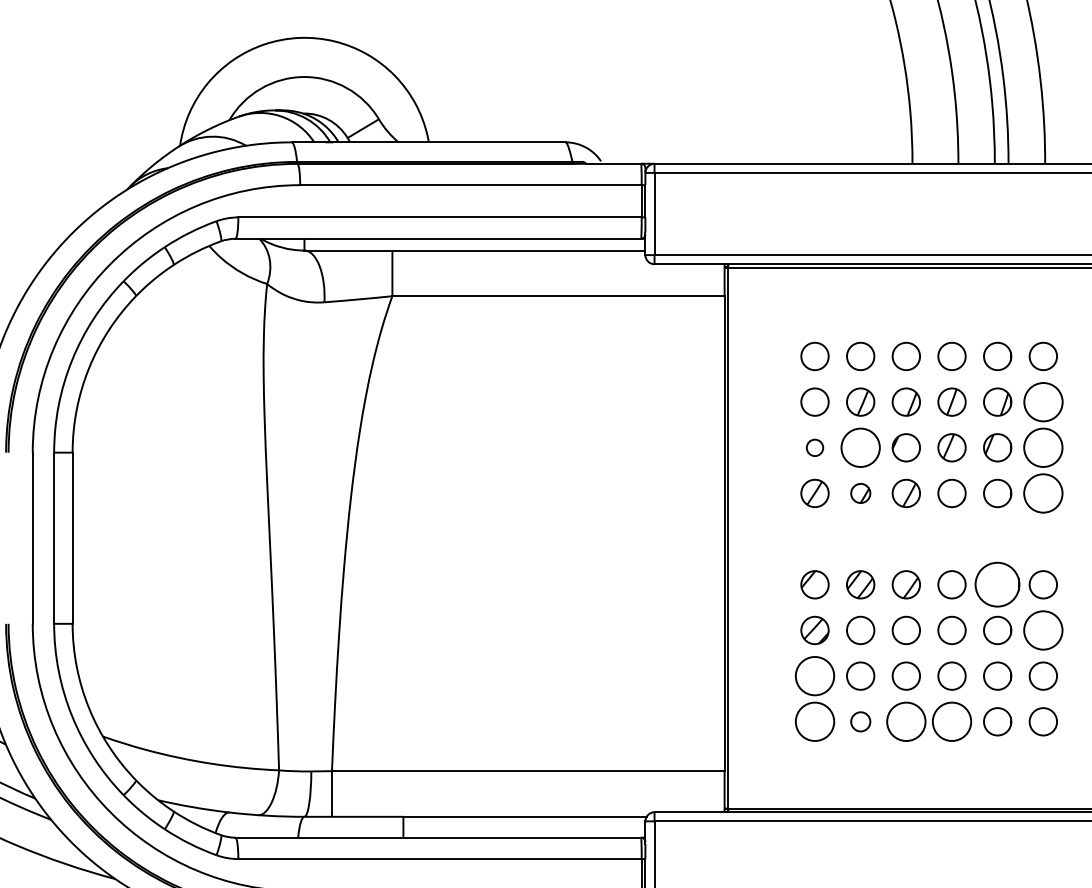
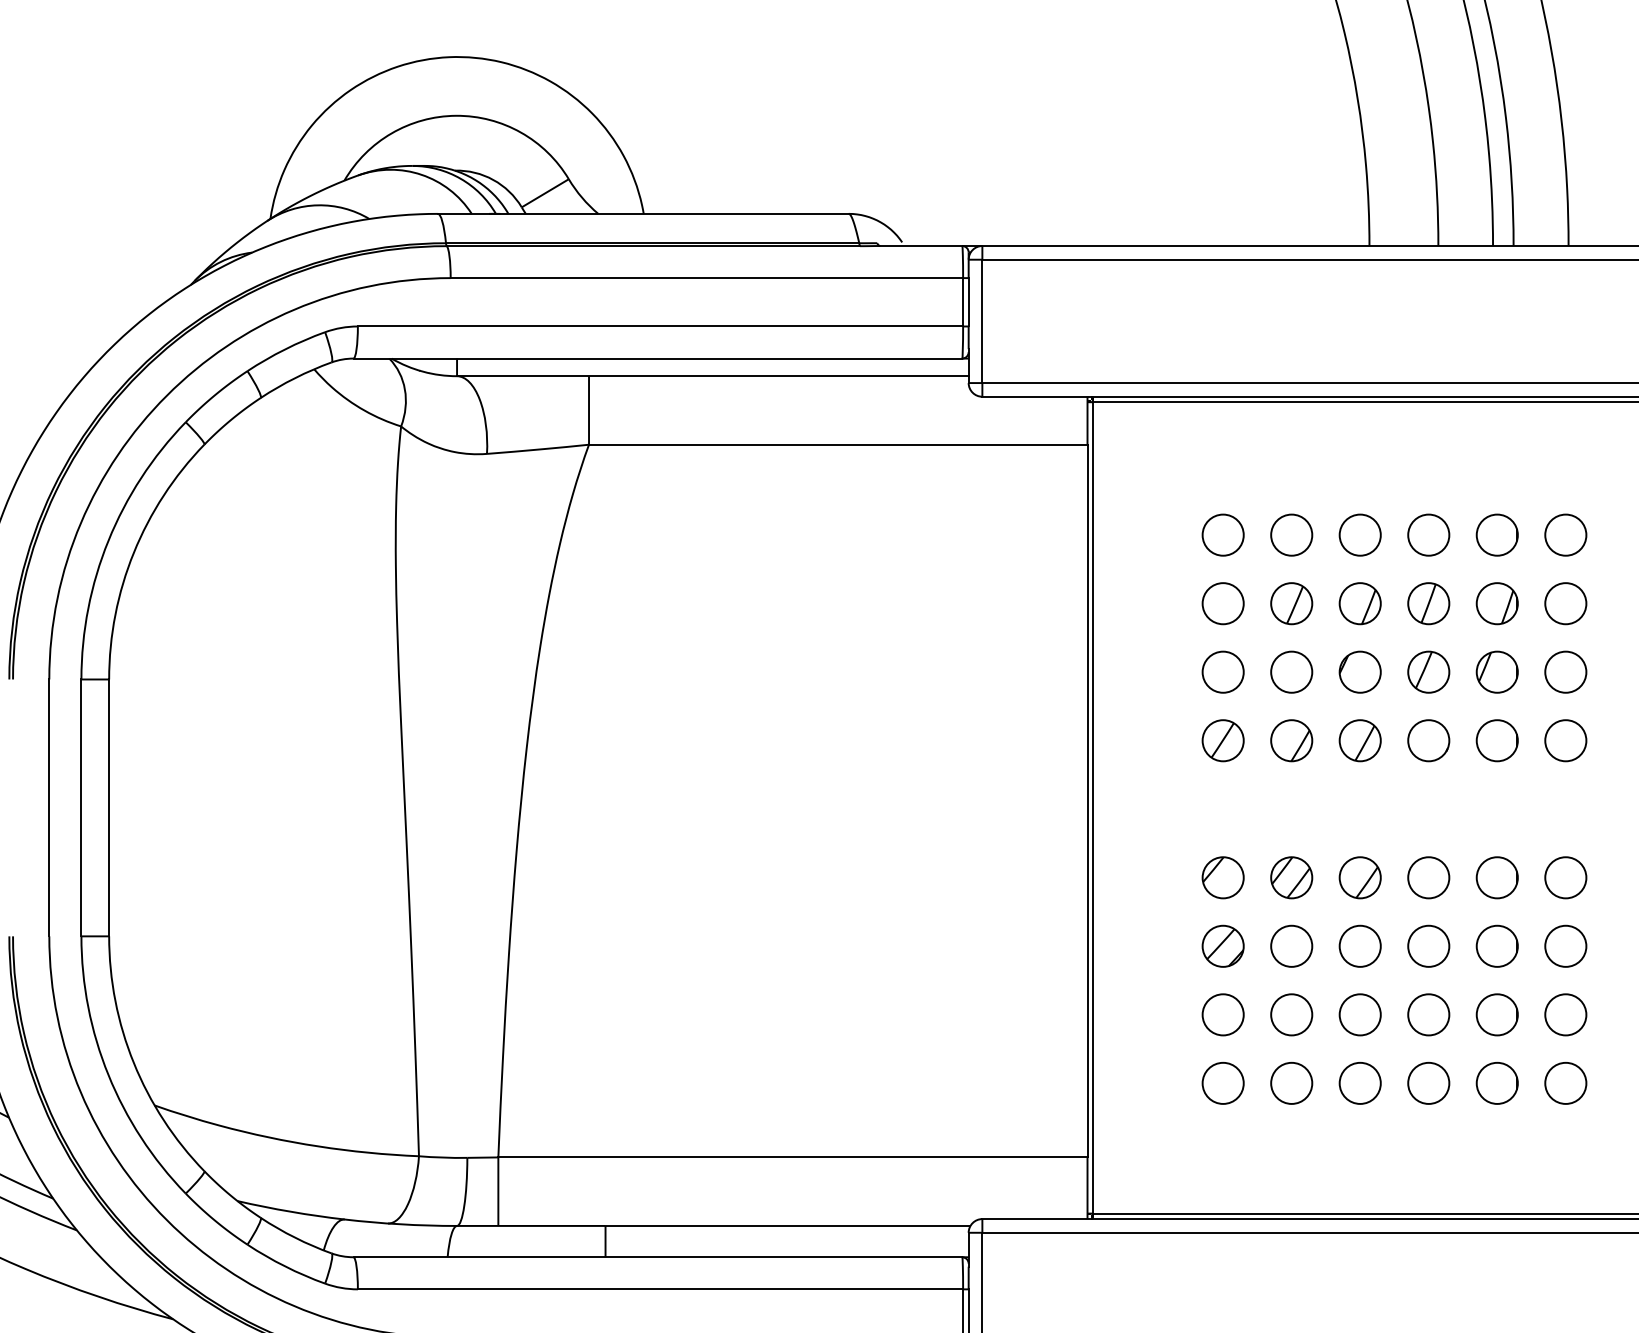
circle: (1042, 401) -> (1564, 602), size x0.71
circle: (814, 447) -> (1222, 671), size x1.67
circle: (860, 447) -> (1291, 671), size x0.71
circle: (1043, 447) -> (1566, 671), size x0.71
part: (860, 493) -> (1291, 740), size x1.43
circle: (1043, 493) -> (1566, 740), size x0.71
circle: (997, 584) -> (1497, 877), size x0.62
circle: (1043, 630) -> (1566, 946), size x0.71
circle: (814, 675) -> (1222, 1013), size x0.71
circle: (814, 721) -> (1222, 1082), size x0.71
circle: (860, 721) -> (1291, 1082), size x1.43
circle: (906, 721) -> (1360, 1082), size x0.71
circle: (951, 721) -> (1427, 1082), size x0.71

